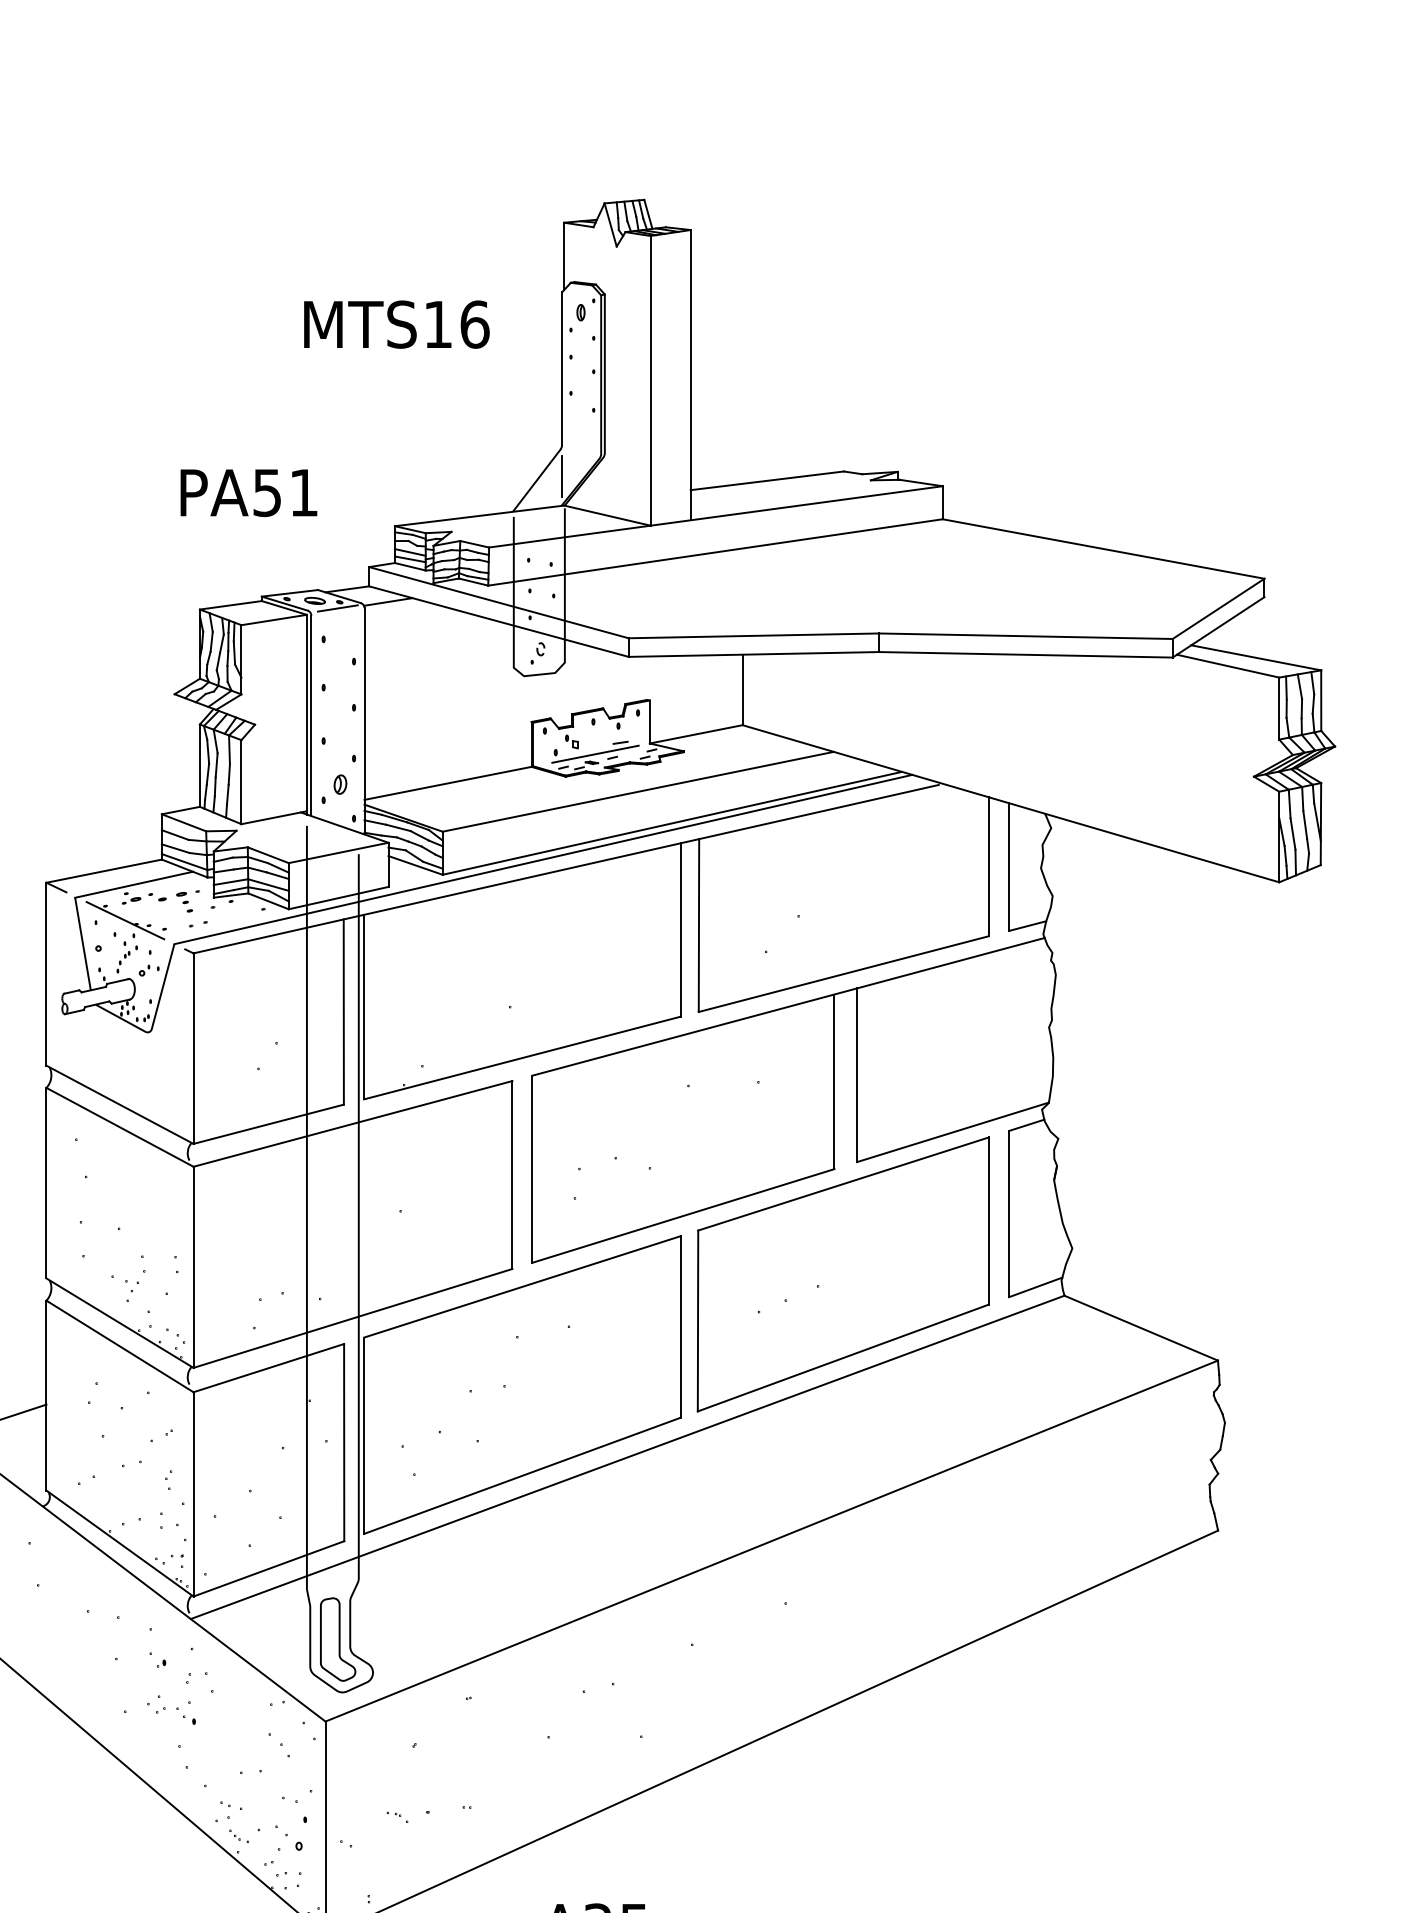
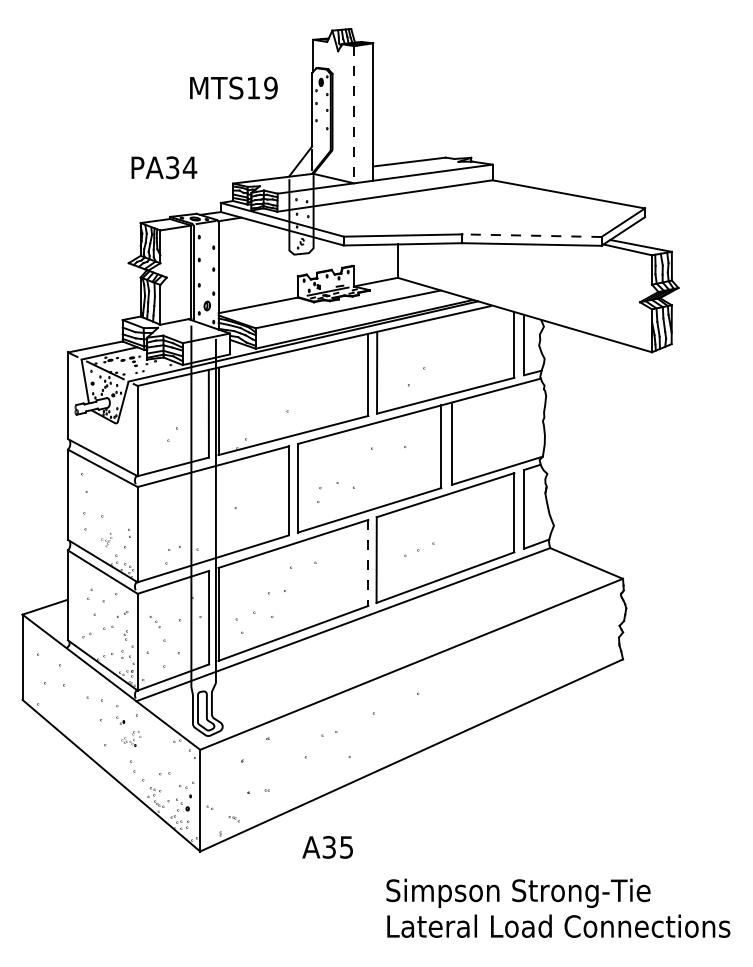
text: (473, 323) -> (270, 87), MTS16 -> MTS19
line: (651, 380) -> (354, 114), solid -> dashed
text: (286, 492) -> (181, 167), PA51 -> PA34
line: (1024, 635) -> (531, 235), solid -> dashed
part: (127, 1277) -> (106, 539), size x0.6
line: (680, 1328) -> (368, 563), solid -> dashed
part: (180, 1697) -> (131, 738), size x0.6
part: (277, 1746) -> (154, 622), moved
part: (395, 1817) -> (233, 819), moved

